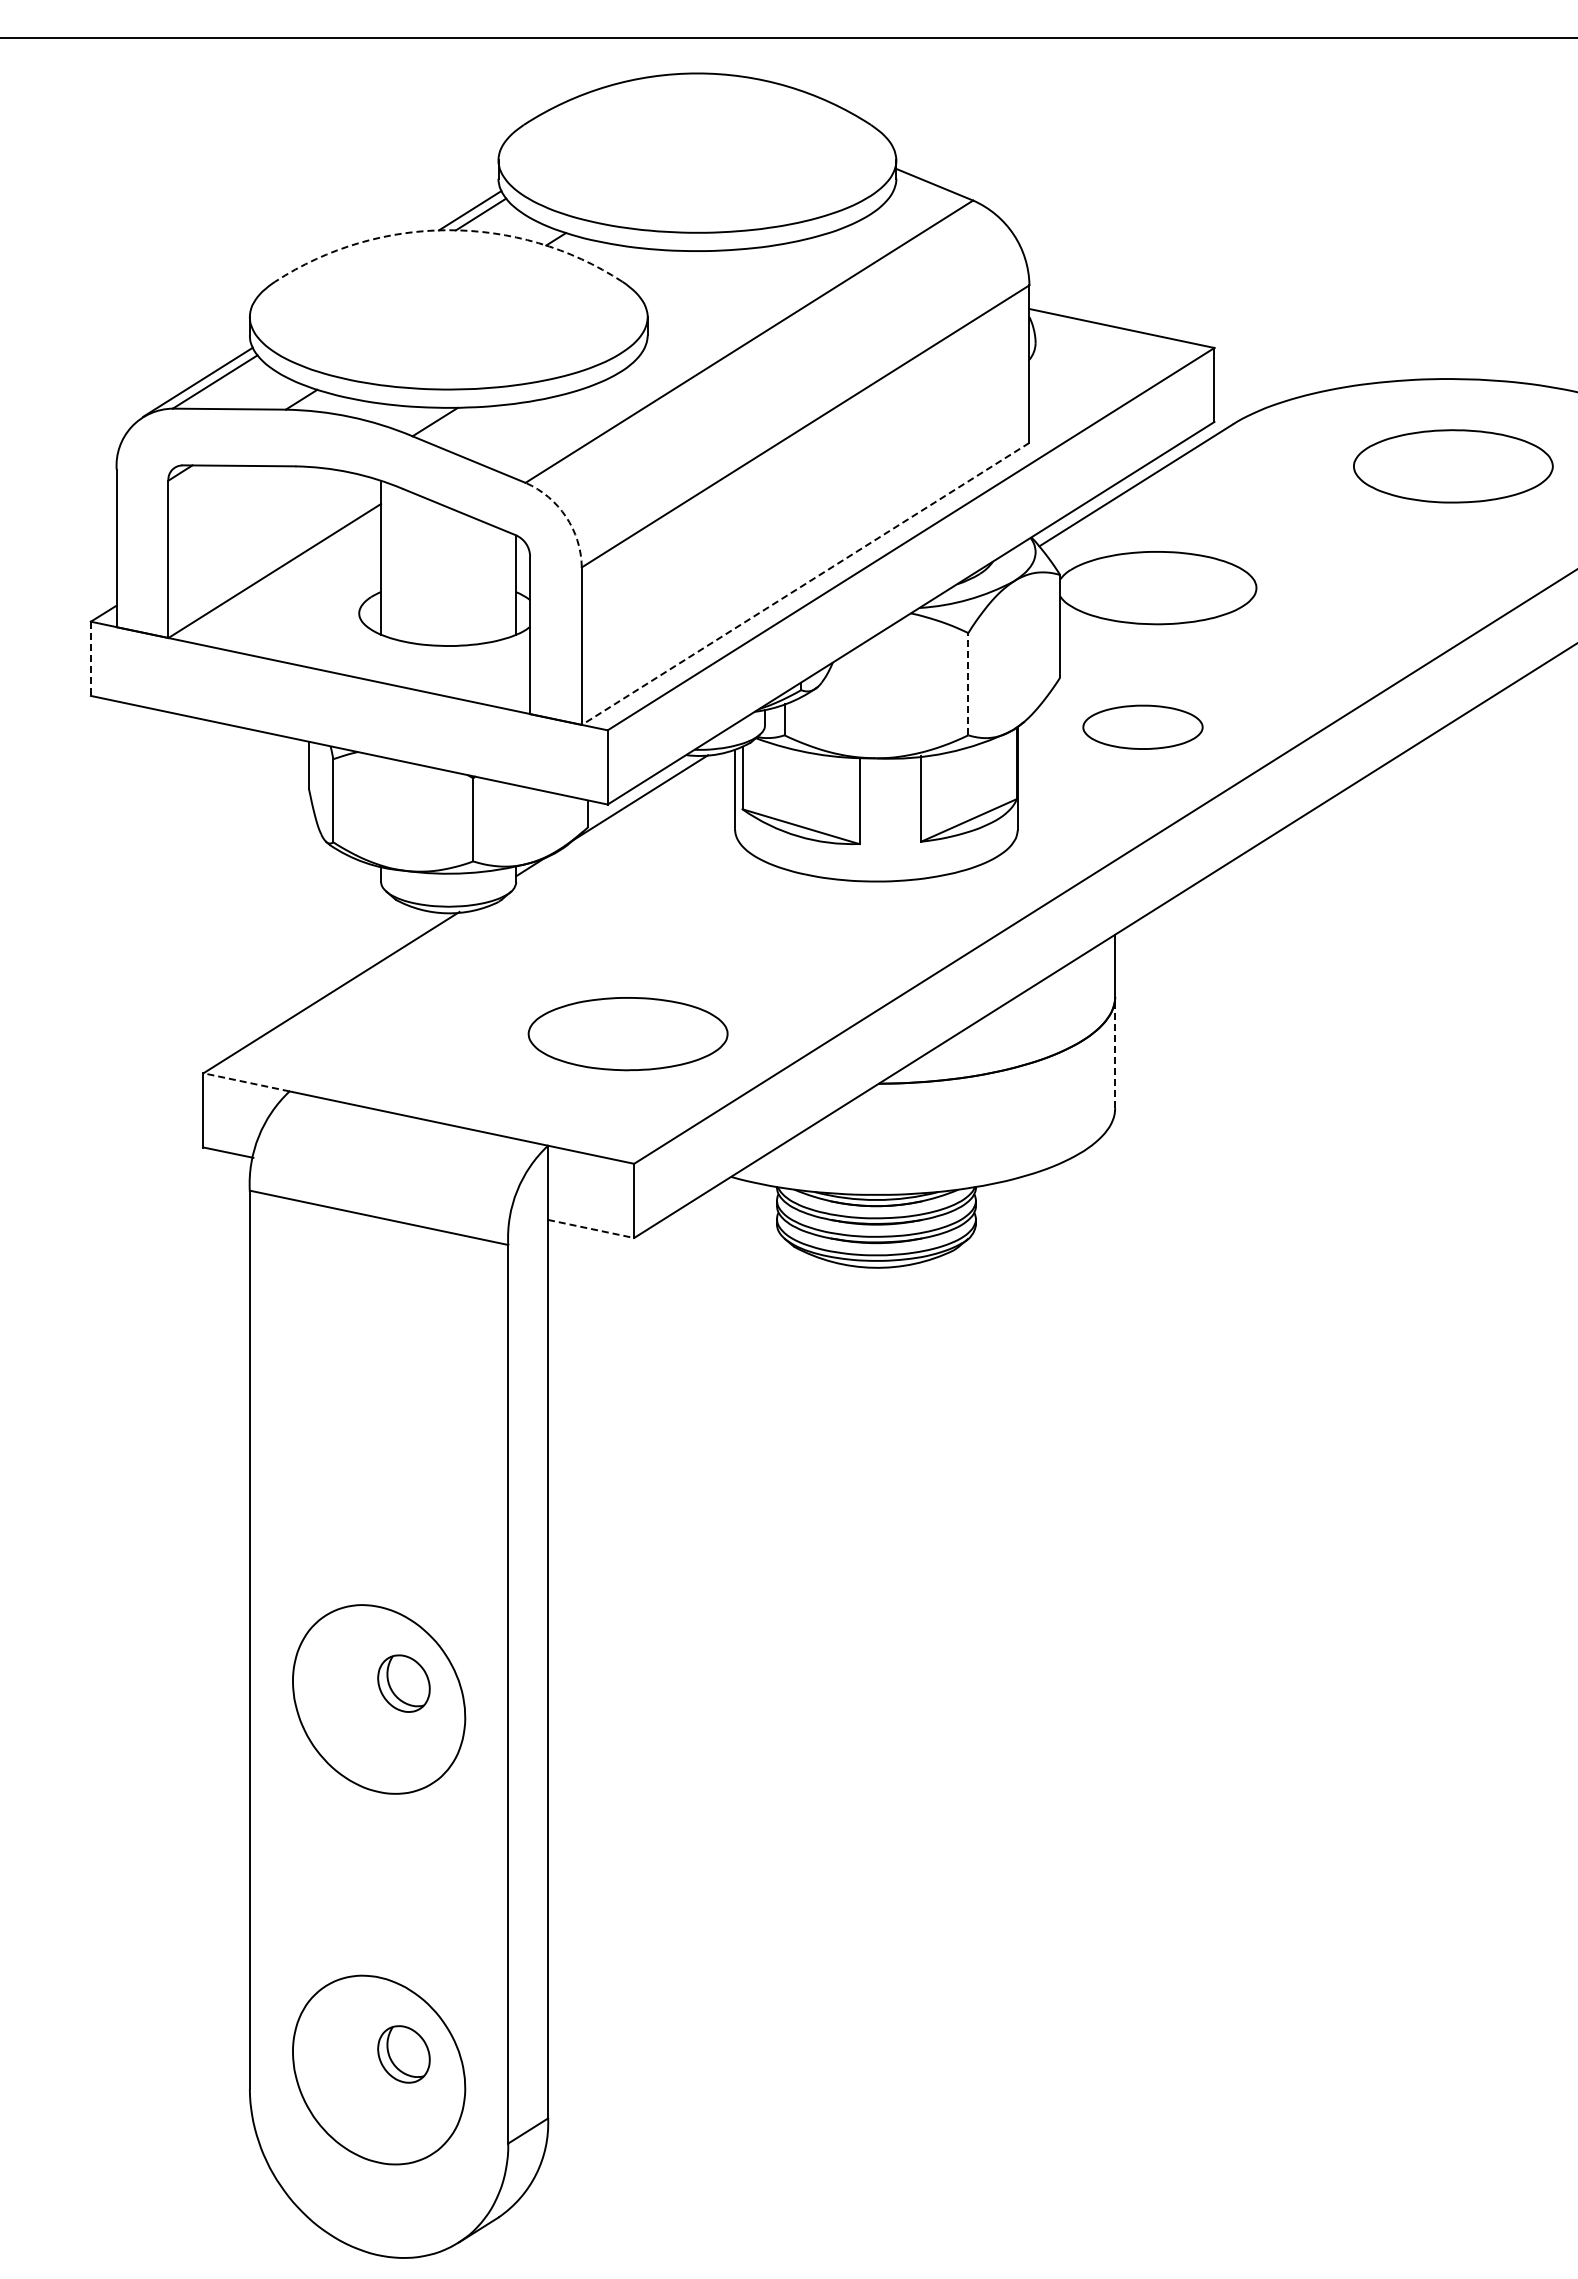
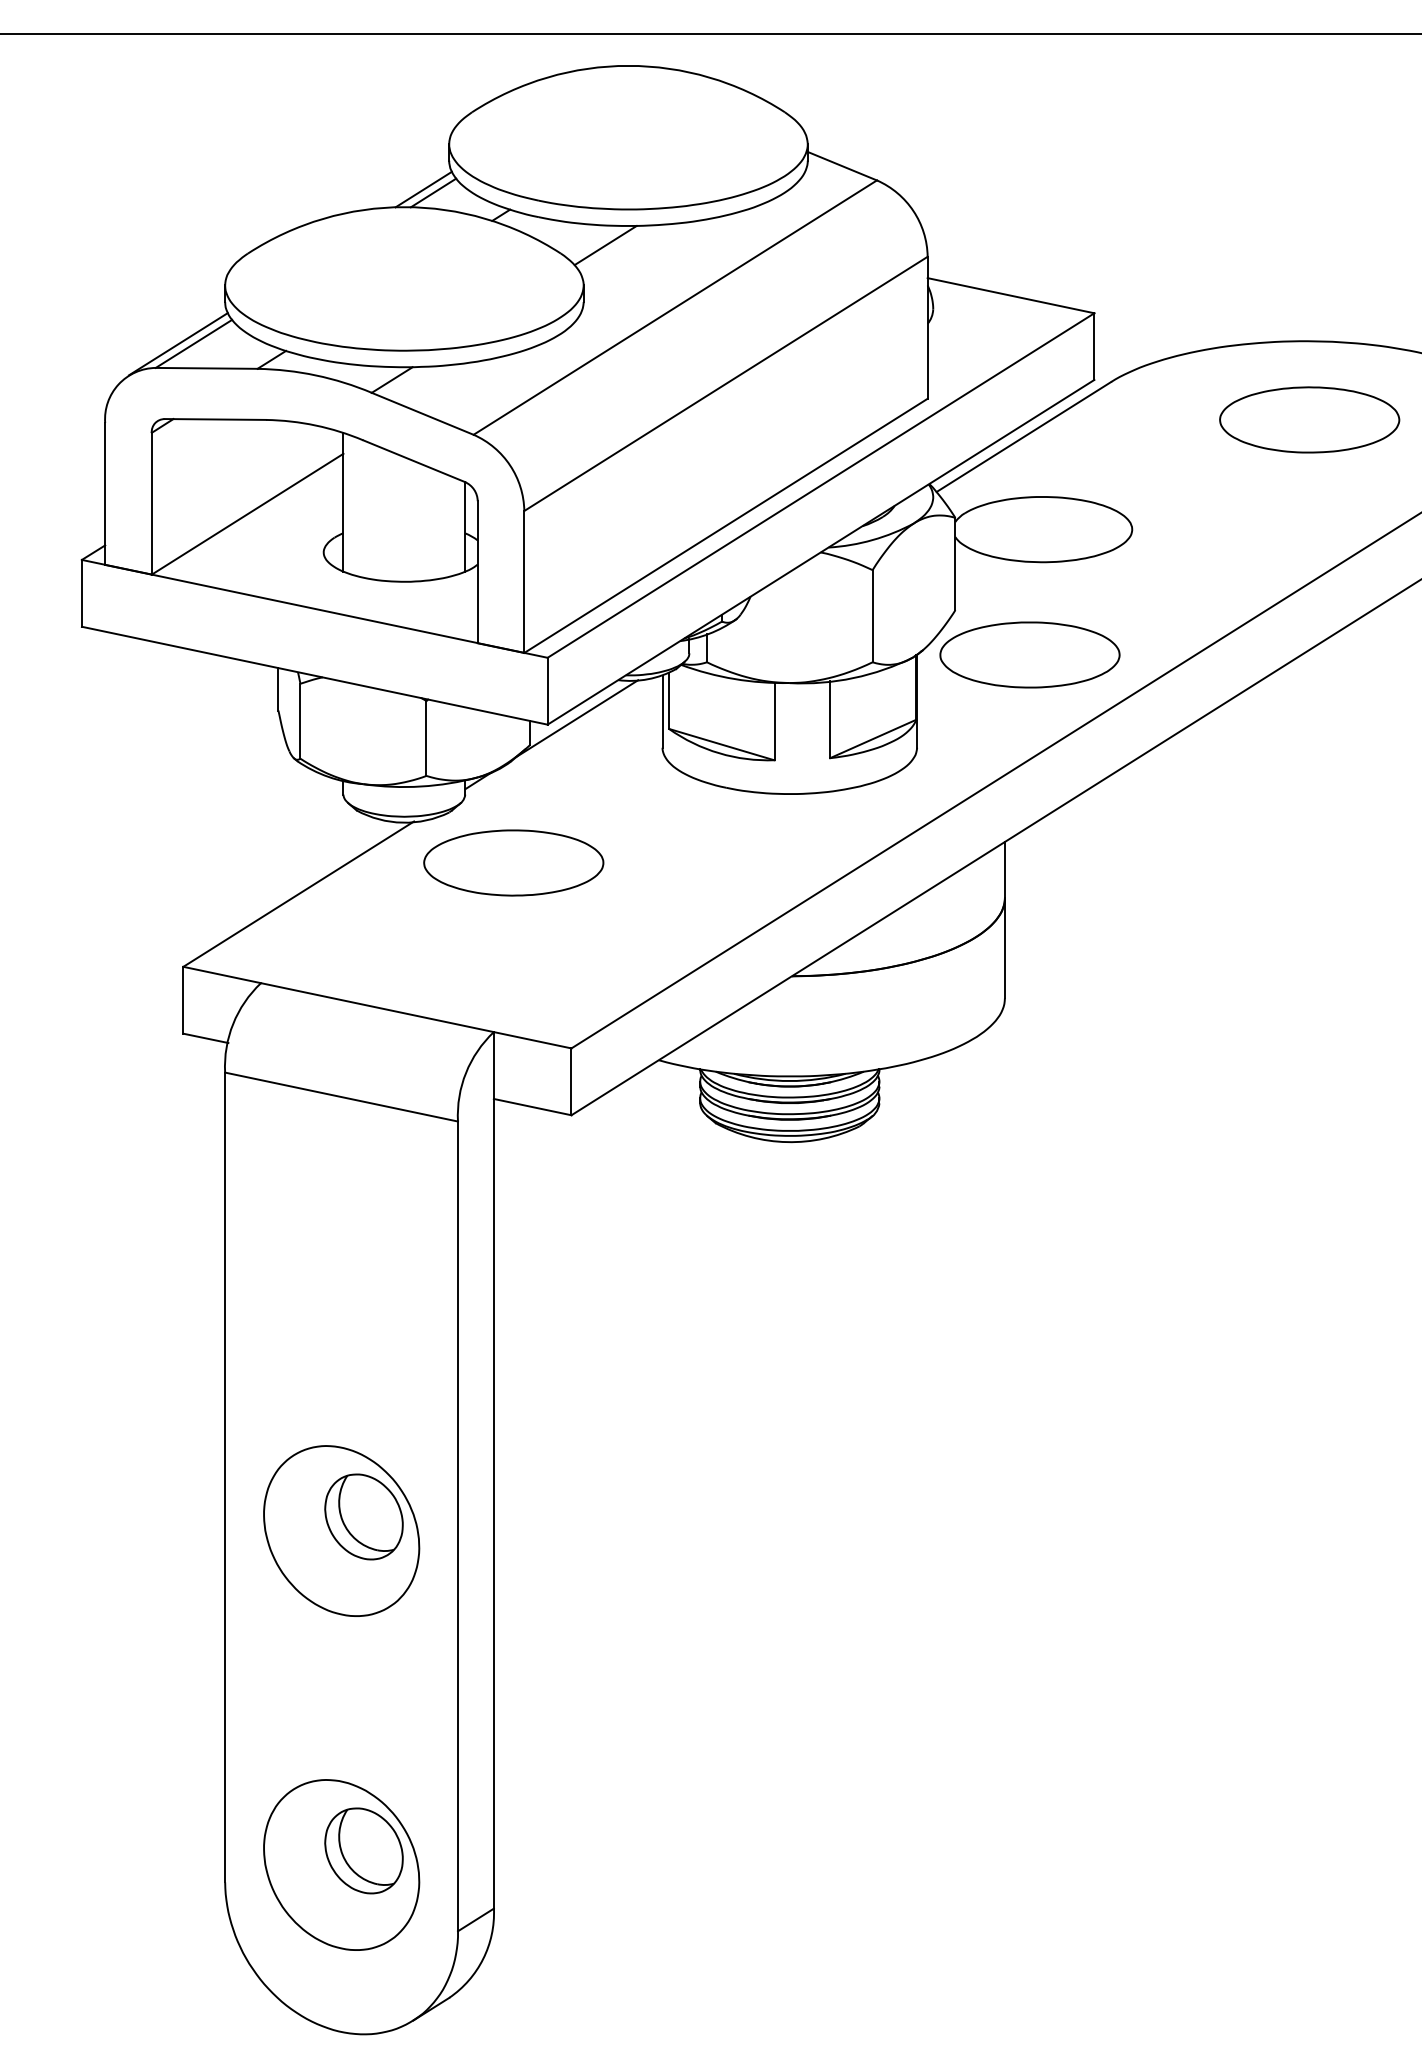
arc: (448, 230) -> (404, 207), dashed -> solid
line: (671, 272) -> (605, 245), added
arc: (566, 516) -> (510, 465), dashed -> solid
line: (805, 583) -> (725, 525), dashed -> solid
line: (90, 659) -> (81, 593), dashed -> solid
line: (968, 683) -> (872, 615), dashed -> solid
part: (1142, 727) -> (1029, 655), size x1.67
part: (627, 1034) -> (513, 863), moved
line: (1115, 1052) -> (1005, 948), dashed -> solid
line: (246, 1082) -> (222, 975), dashed -> solid
line: (591, 1229) -> (533, 1107), dashed -> solid
part: (403, 1683) -> (363, 1516), size x1.67
part: (403, 2054) -> (363, 1851), size x1.67

